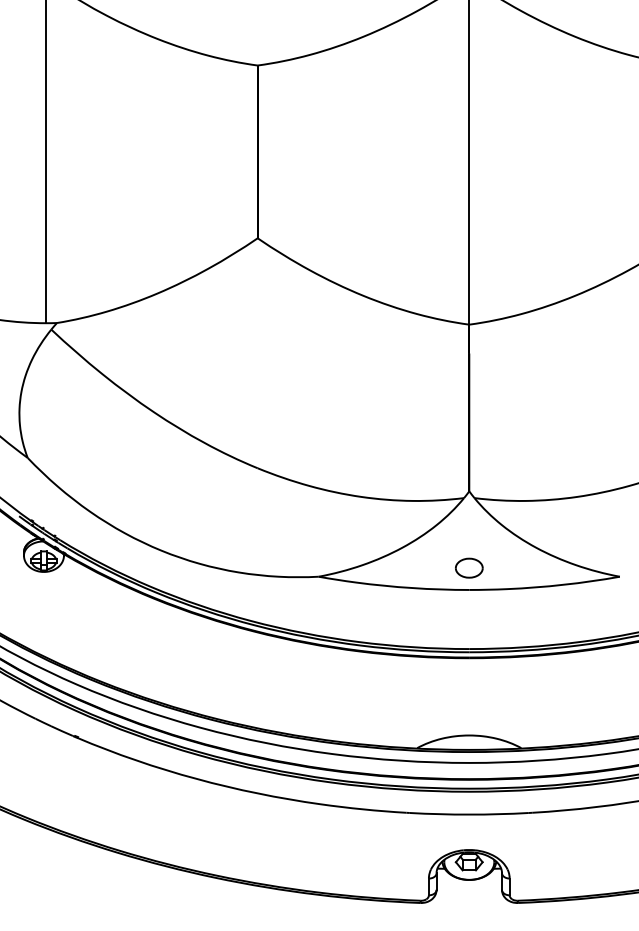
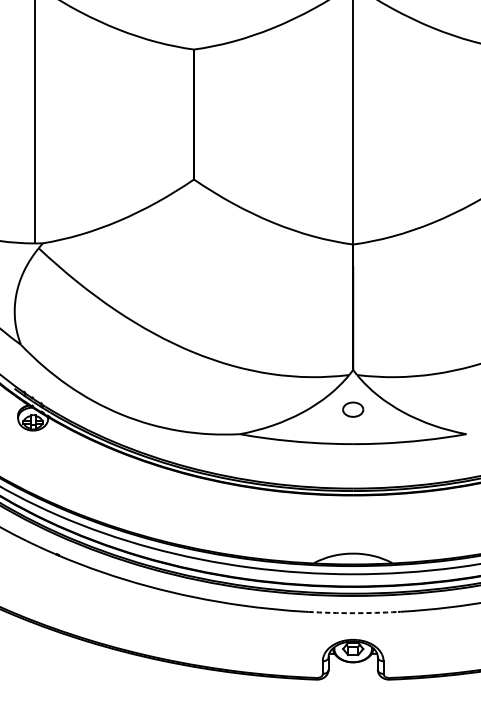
part: (469, 567) -> (353, 409), moved
arc: (469, 814) -> (353, 613), solid -> dashed

